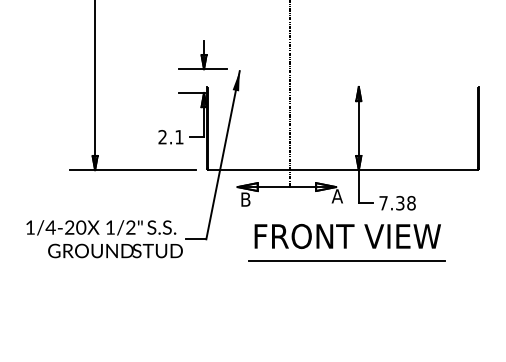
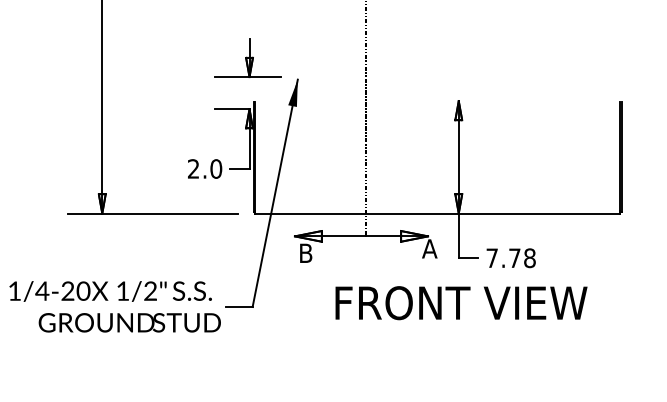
text: (179, 137) -> (216, 169), 2.1 -> 2.0
text: (400, 203) -> (515, 258), 7.38 -> 7.78
text: (347, 236) -> (461, 303), moved
line: (347, 260) -> (443, 335), removed

